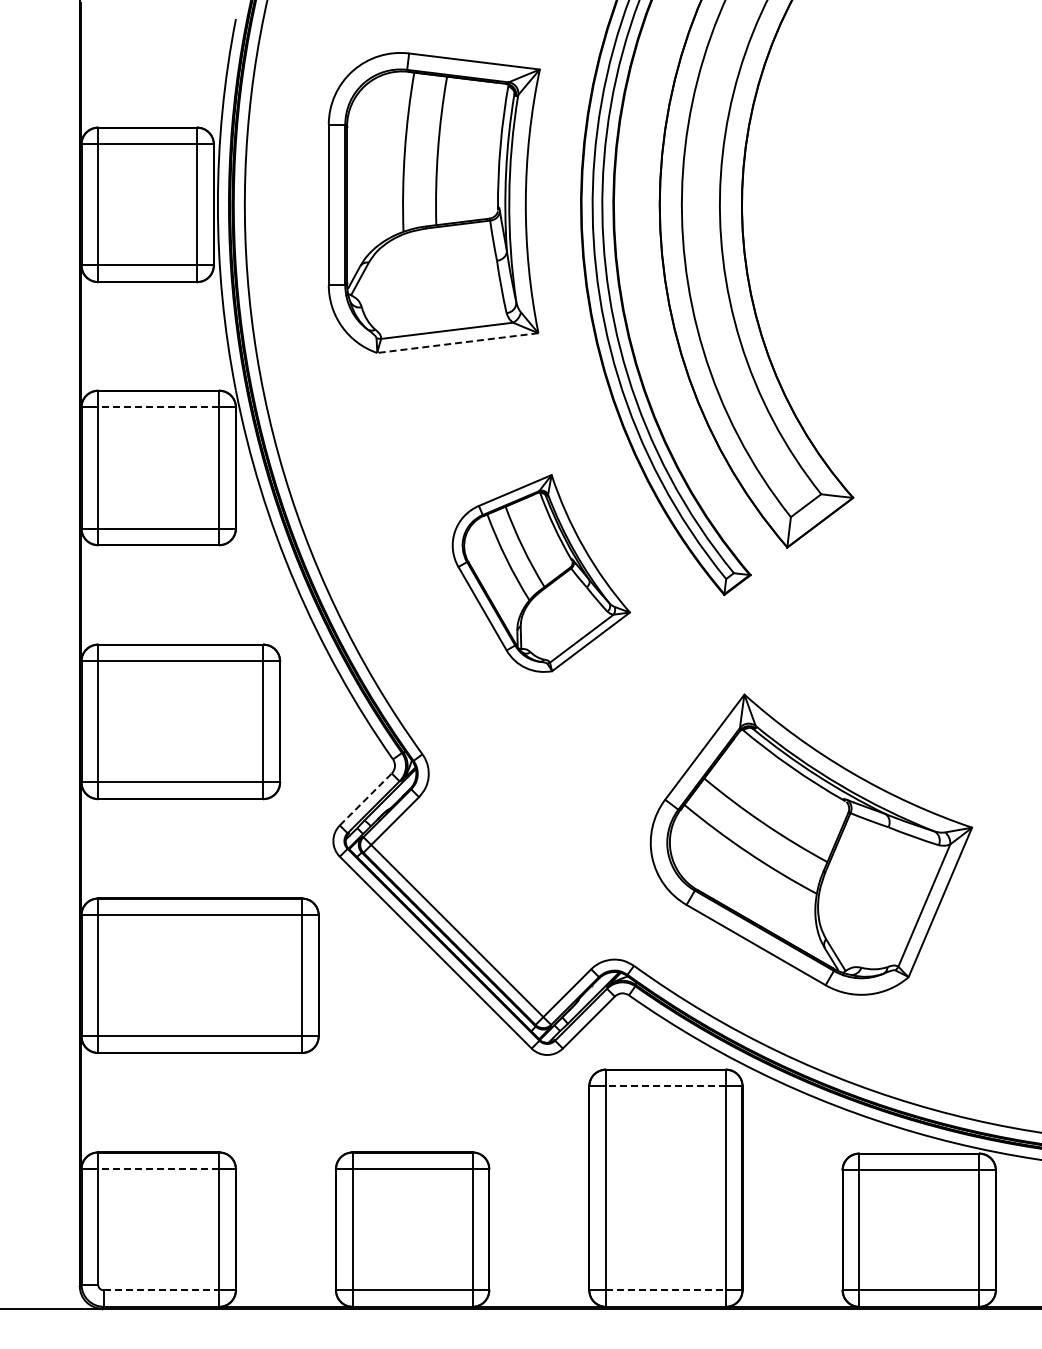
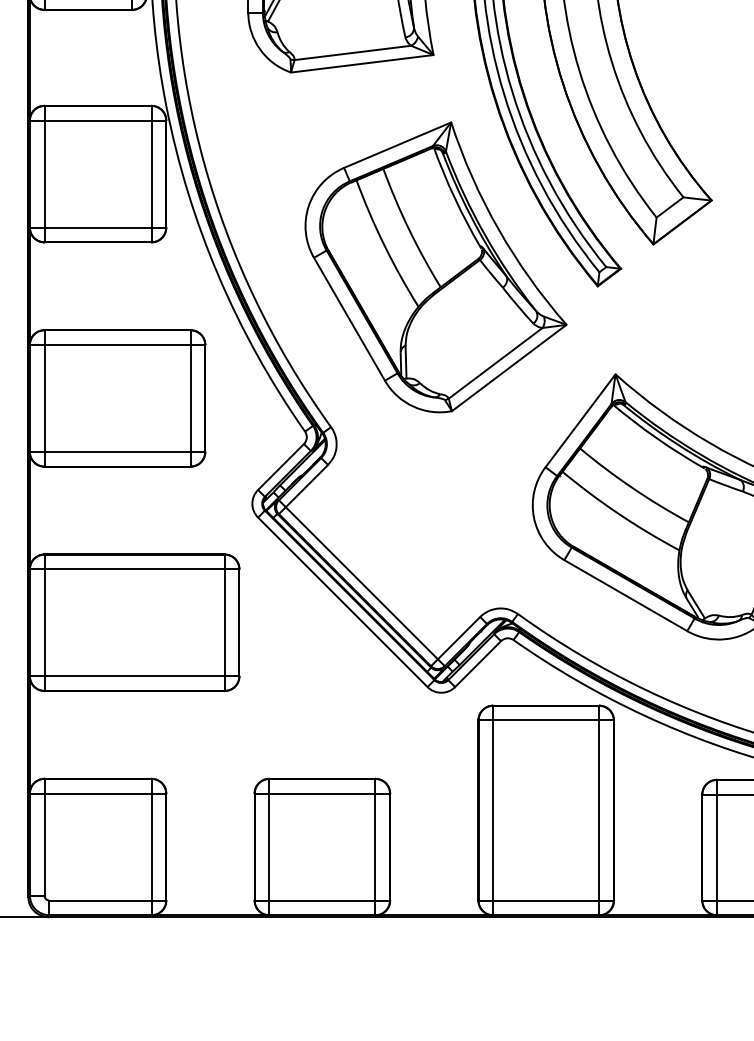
line: (457, 343) -> (362, 64), dashed -> solid
line: (158, 407) -> (97, 120), dashed -> solid
part: (541, 573) -> (436, 267), size x1.67
line: (365, 799) -> (280, 467), dashed -> solid
line: (665, 1086) -> (545, 720), dashed -> solid
line: (158, 1169) -> (97, 793), dashed -> solid
line: (161, 1290) -> (100, 900), dashed -> solid
line: (665, 1290) -> (545, 900), dashed -> solid

